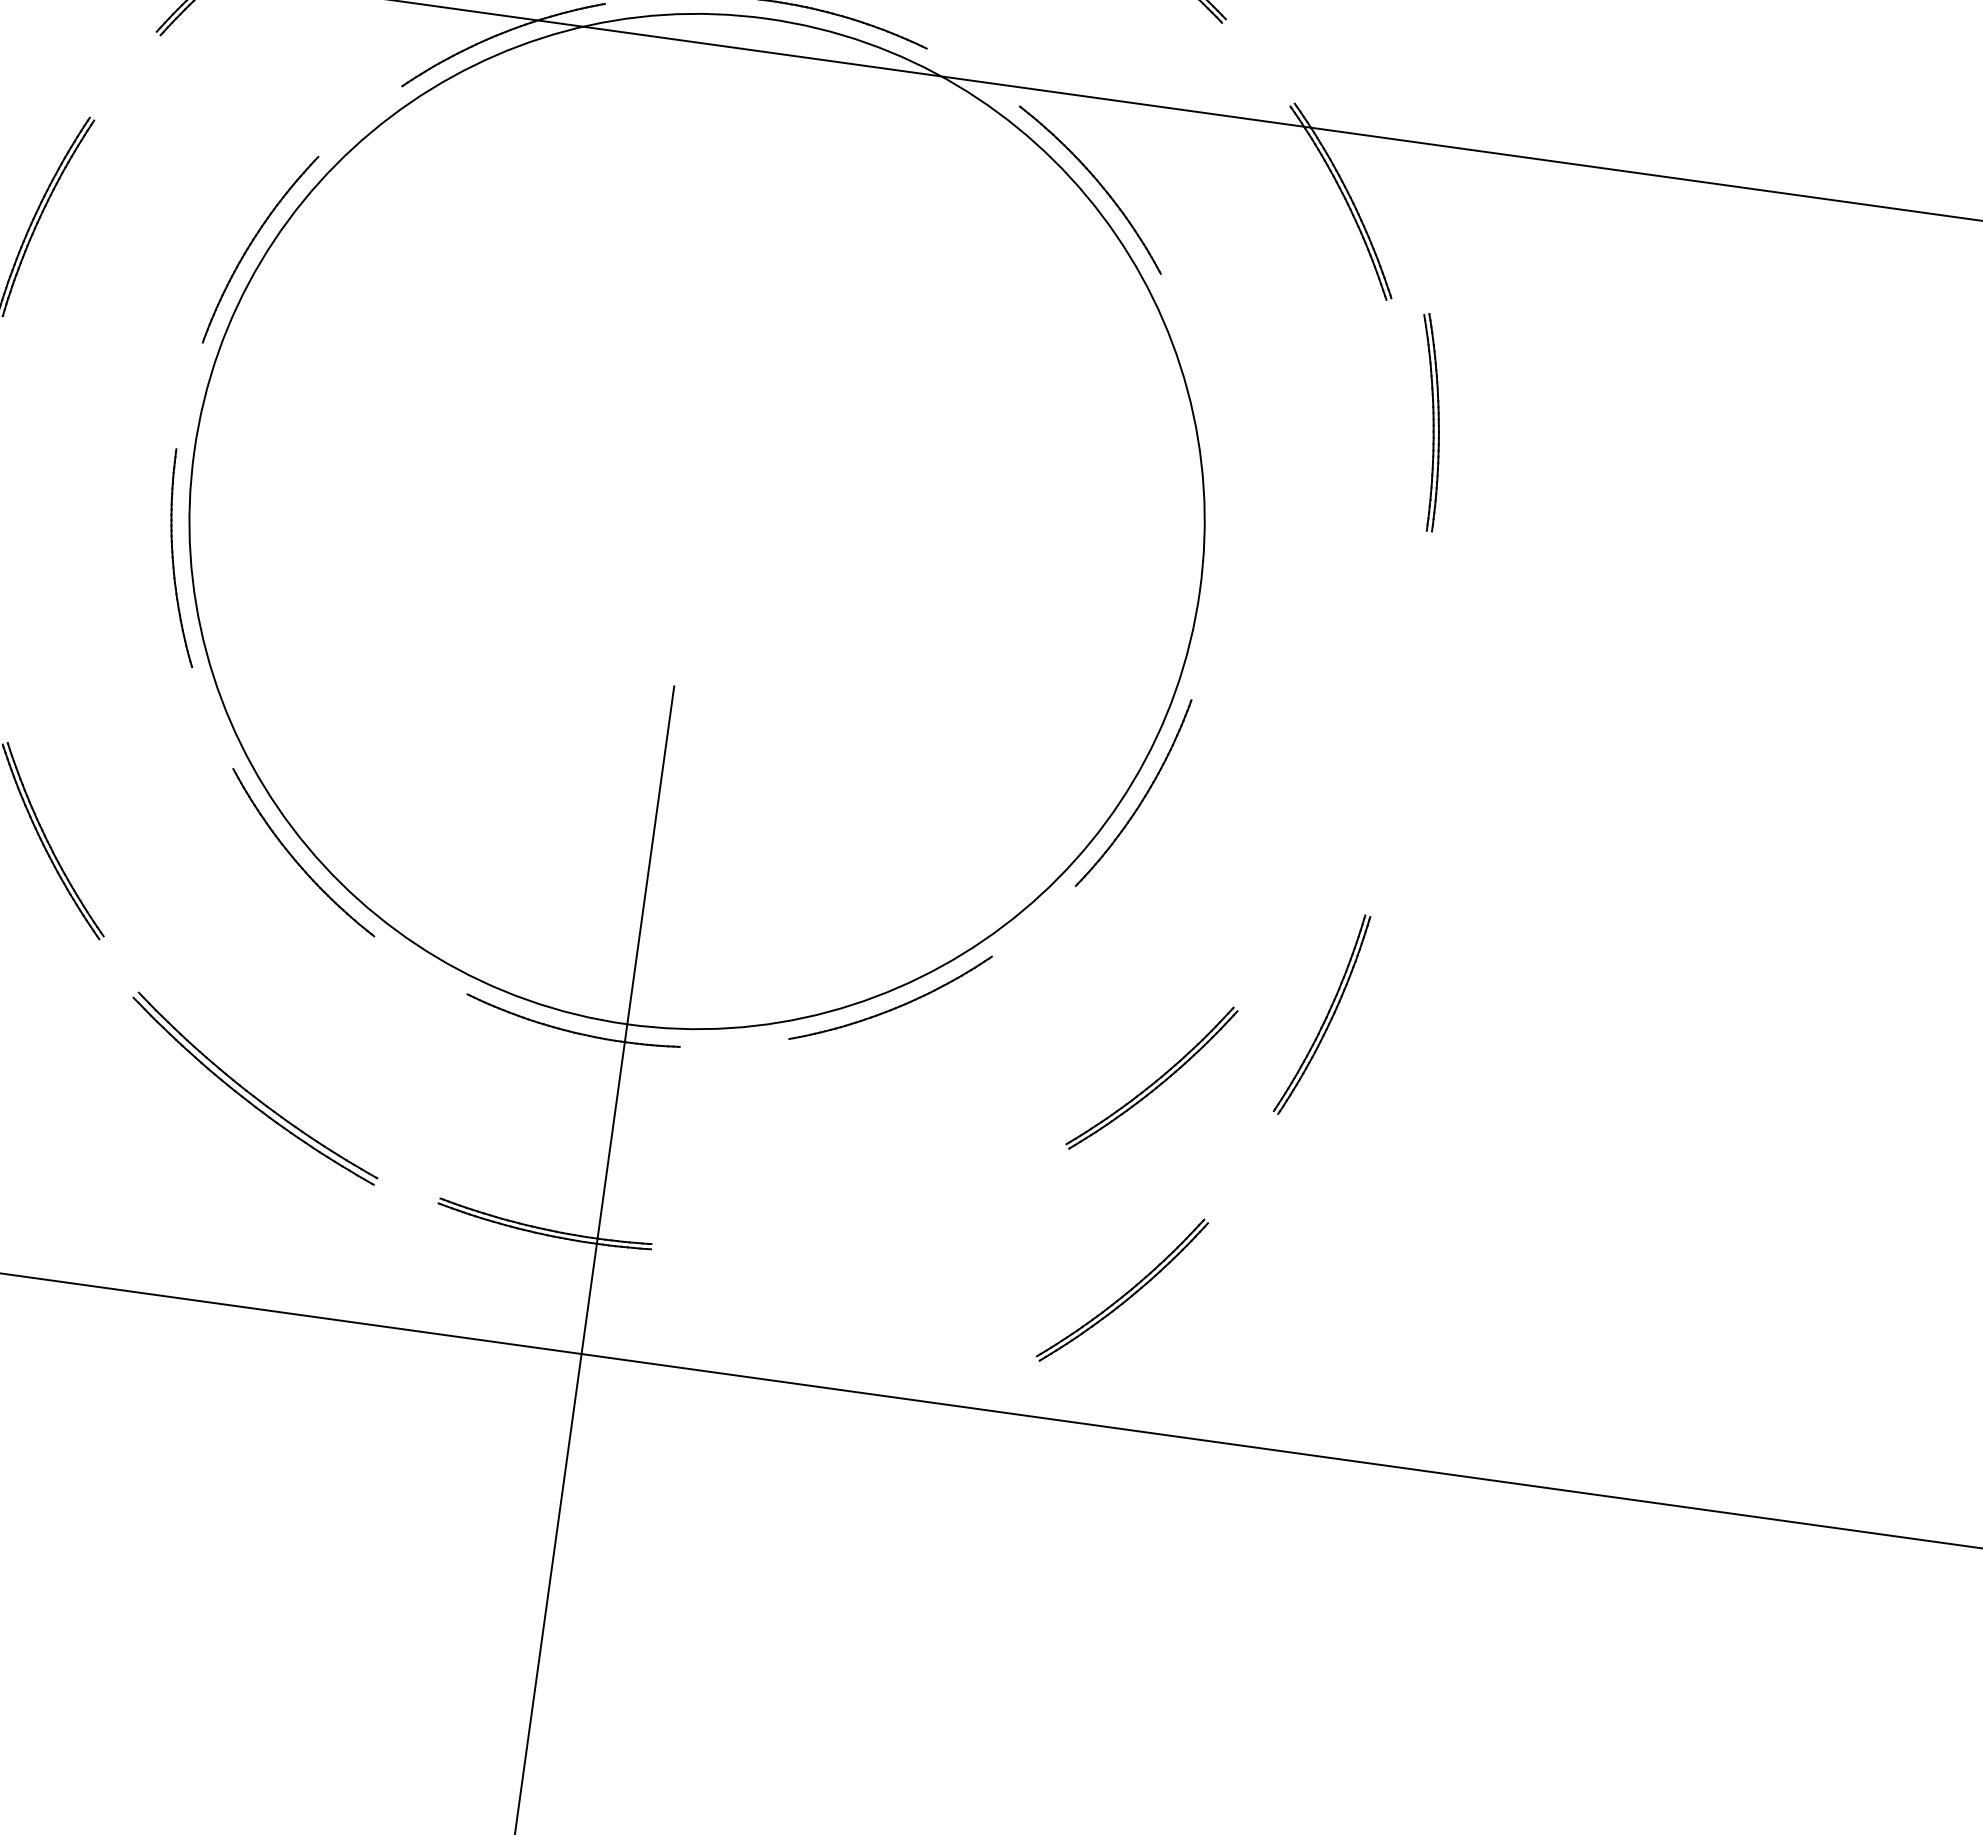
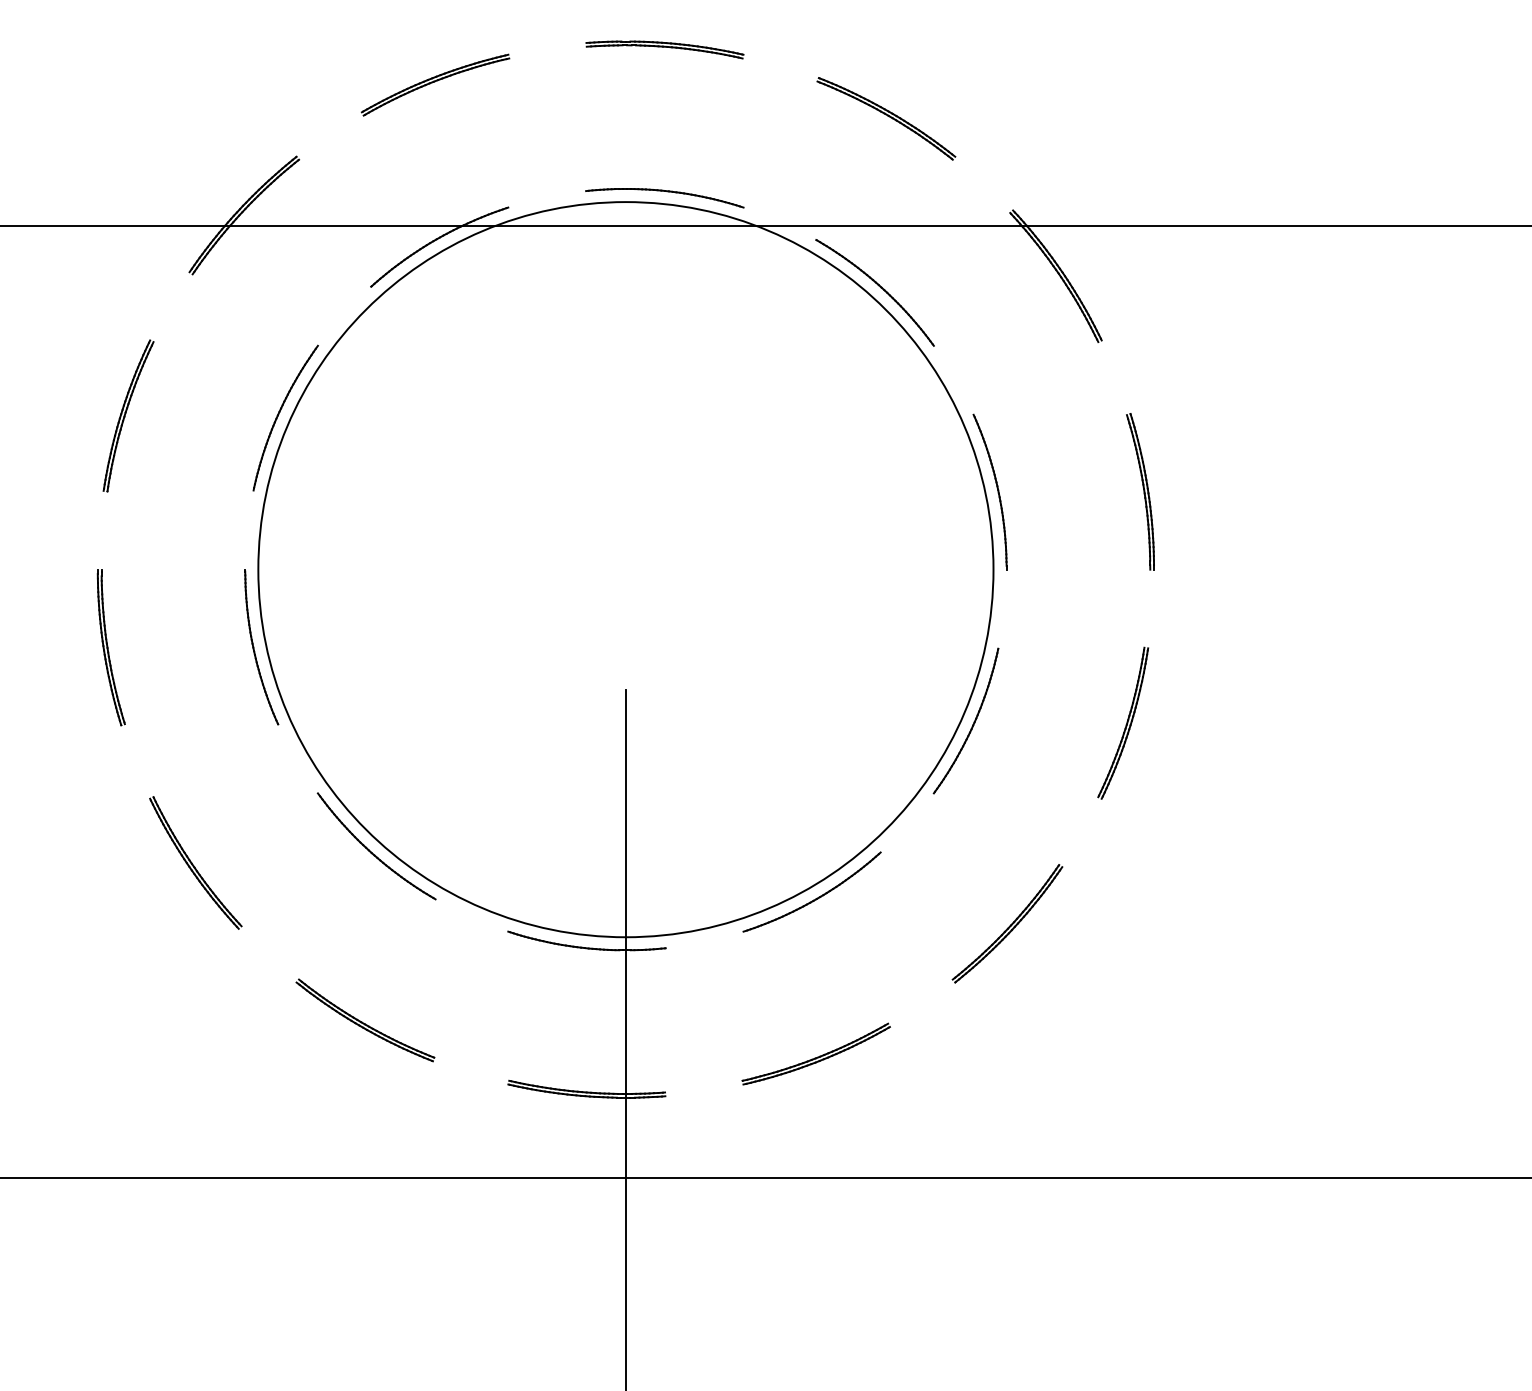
part: (1428, 421) -> (1140, 491), moved
part: (1220, 485) -> (997, 491), added
part: (1322, 1013) -> (1123, 722), moved
part: (255, 1088) -> (365, 1020), size x0.71
part: (864, 1219) -> (815, 1053), added
part: (1122, 1289) -> (1007, 1078), removed

